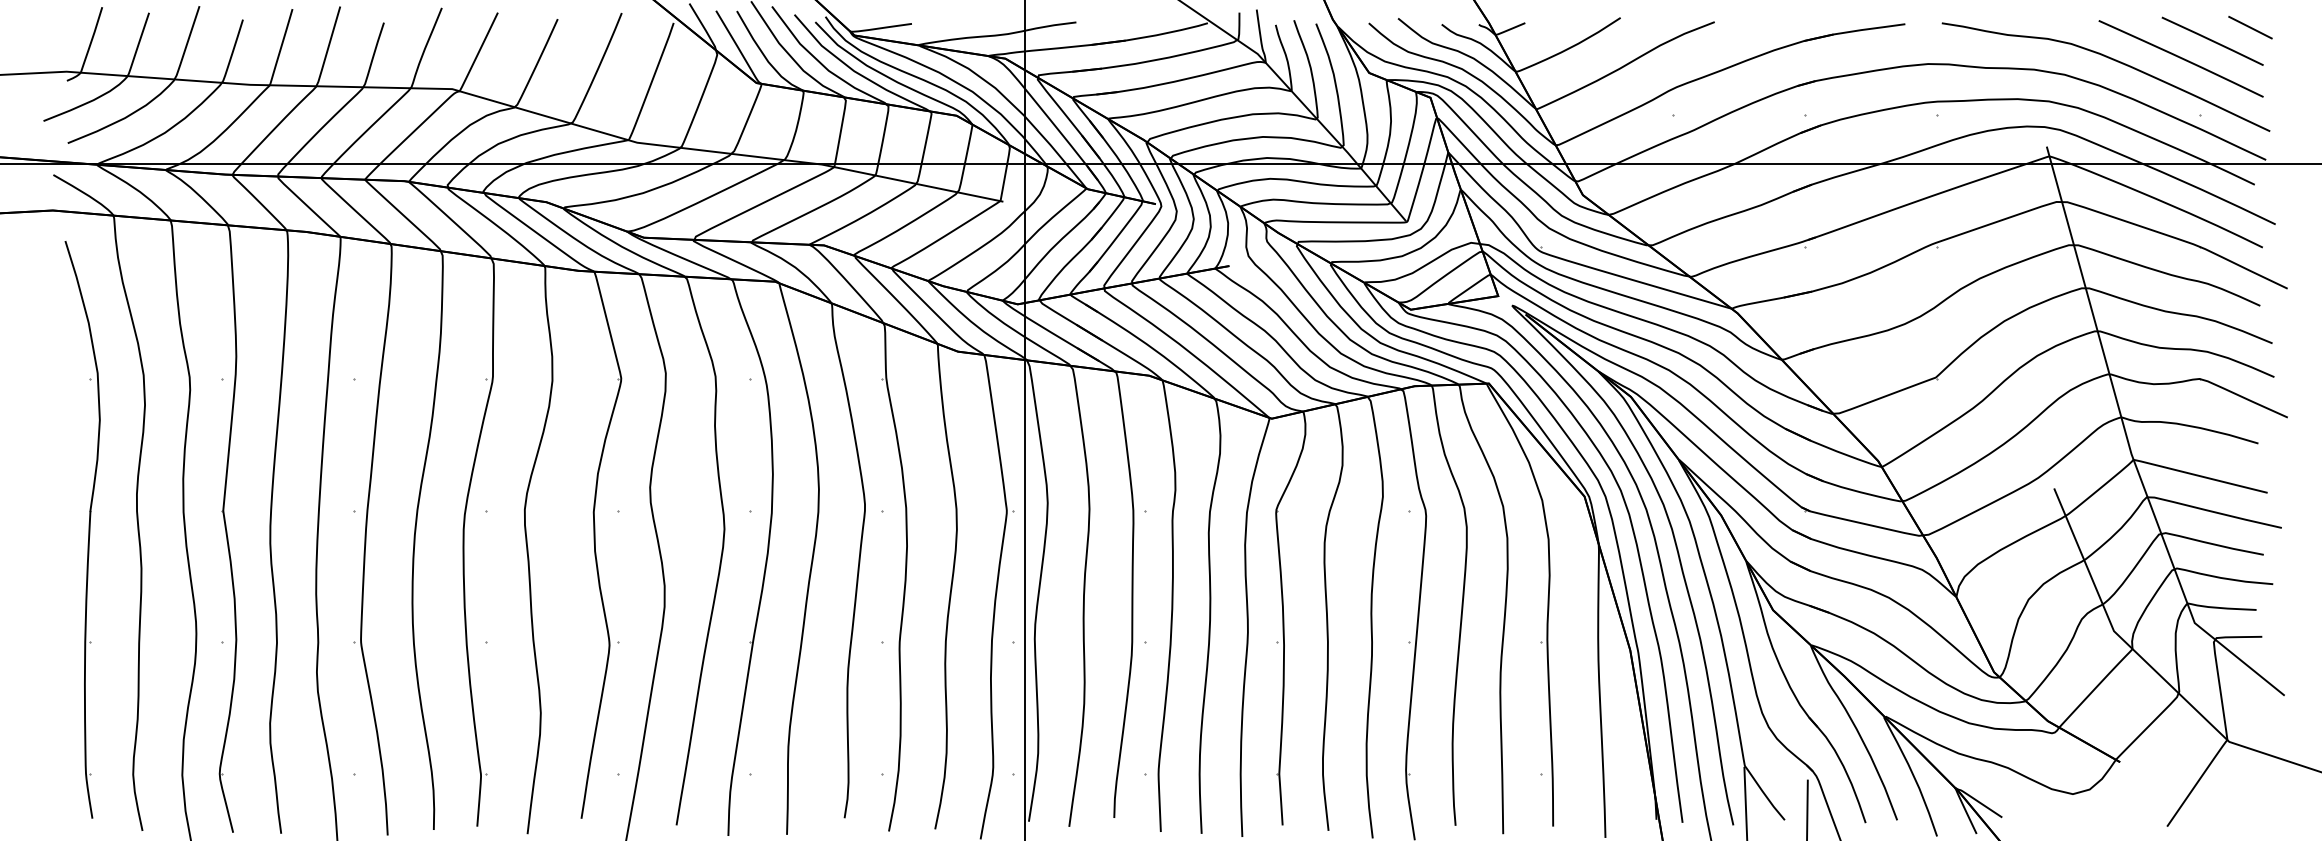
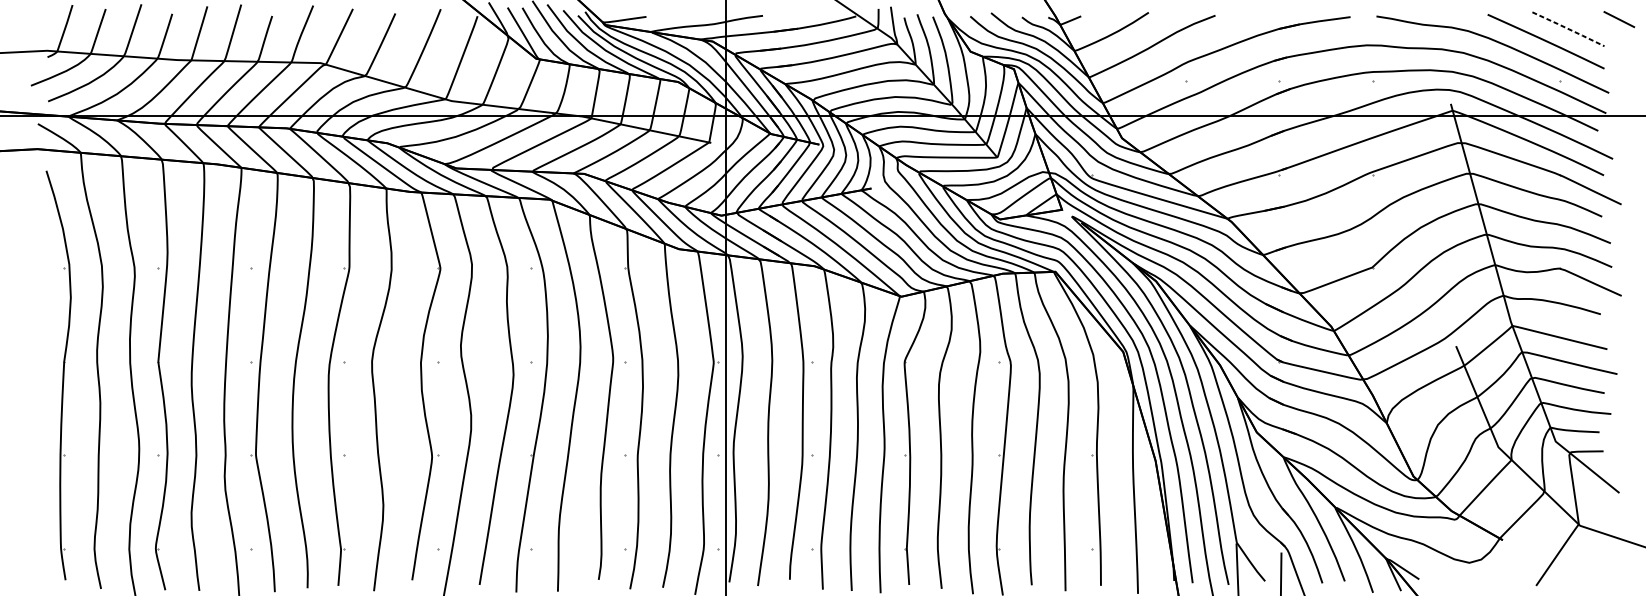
line: (2250, 27) -> (1619, 19), moved
line: (2212, 41) -> (1568, 29), solid -> dashed

